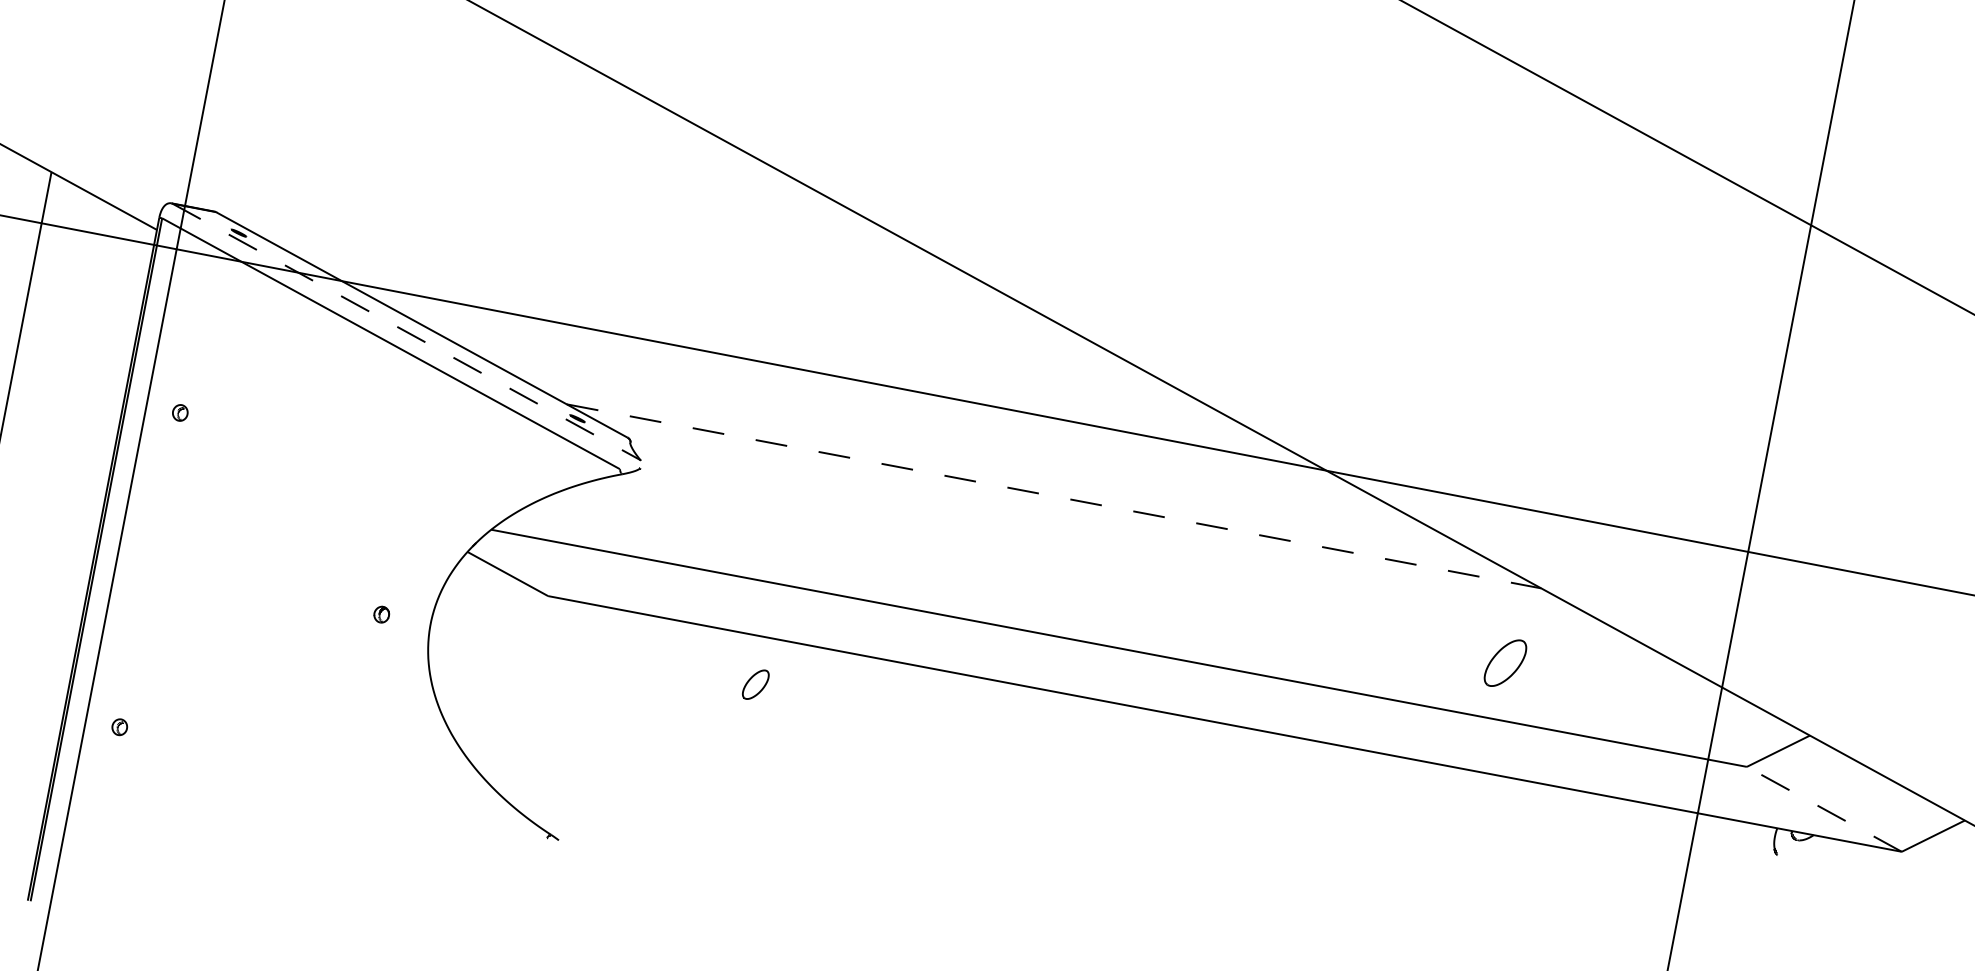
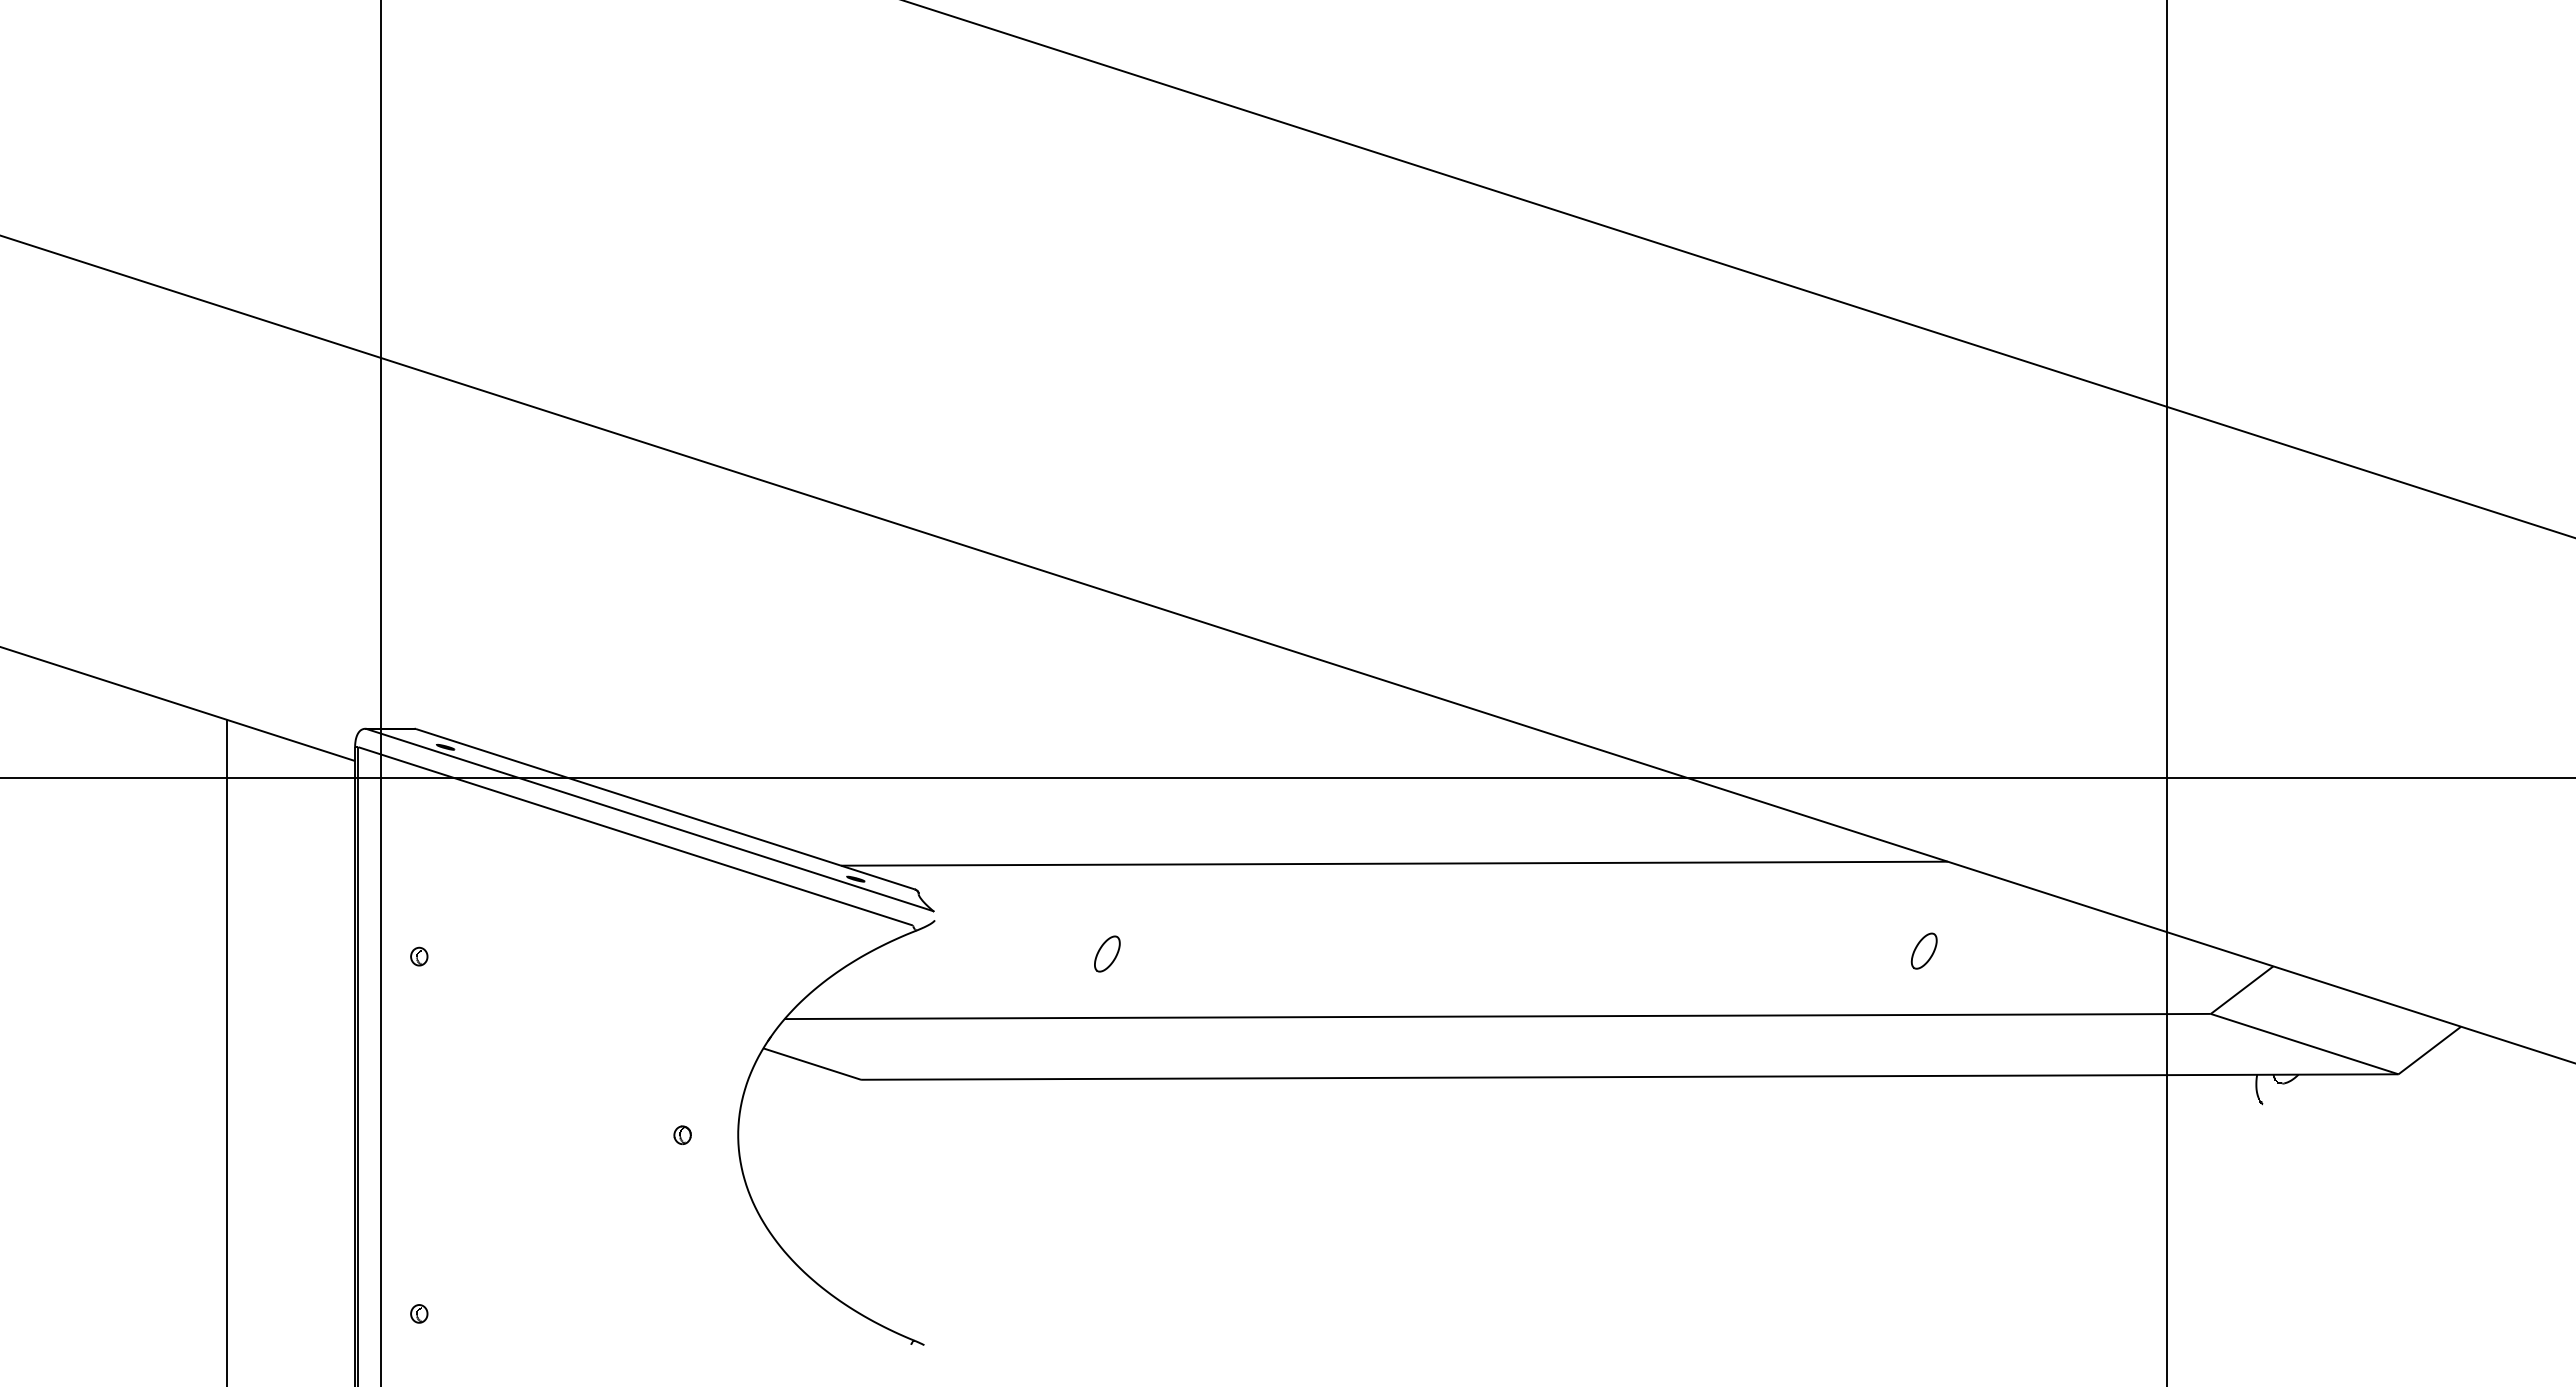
line: (406, 331) -> (649, 819), dashed -> solid
line: (1054, 496) -> (1394, 863), dashed -> solid
part: (1504, 662) -> (1923, 950), size x0.62
part: (756, 684) -> (1107, 953), moved
line: (1824, 809) -> (2304, 1044), dashed -> solid

